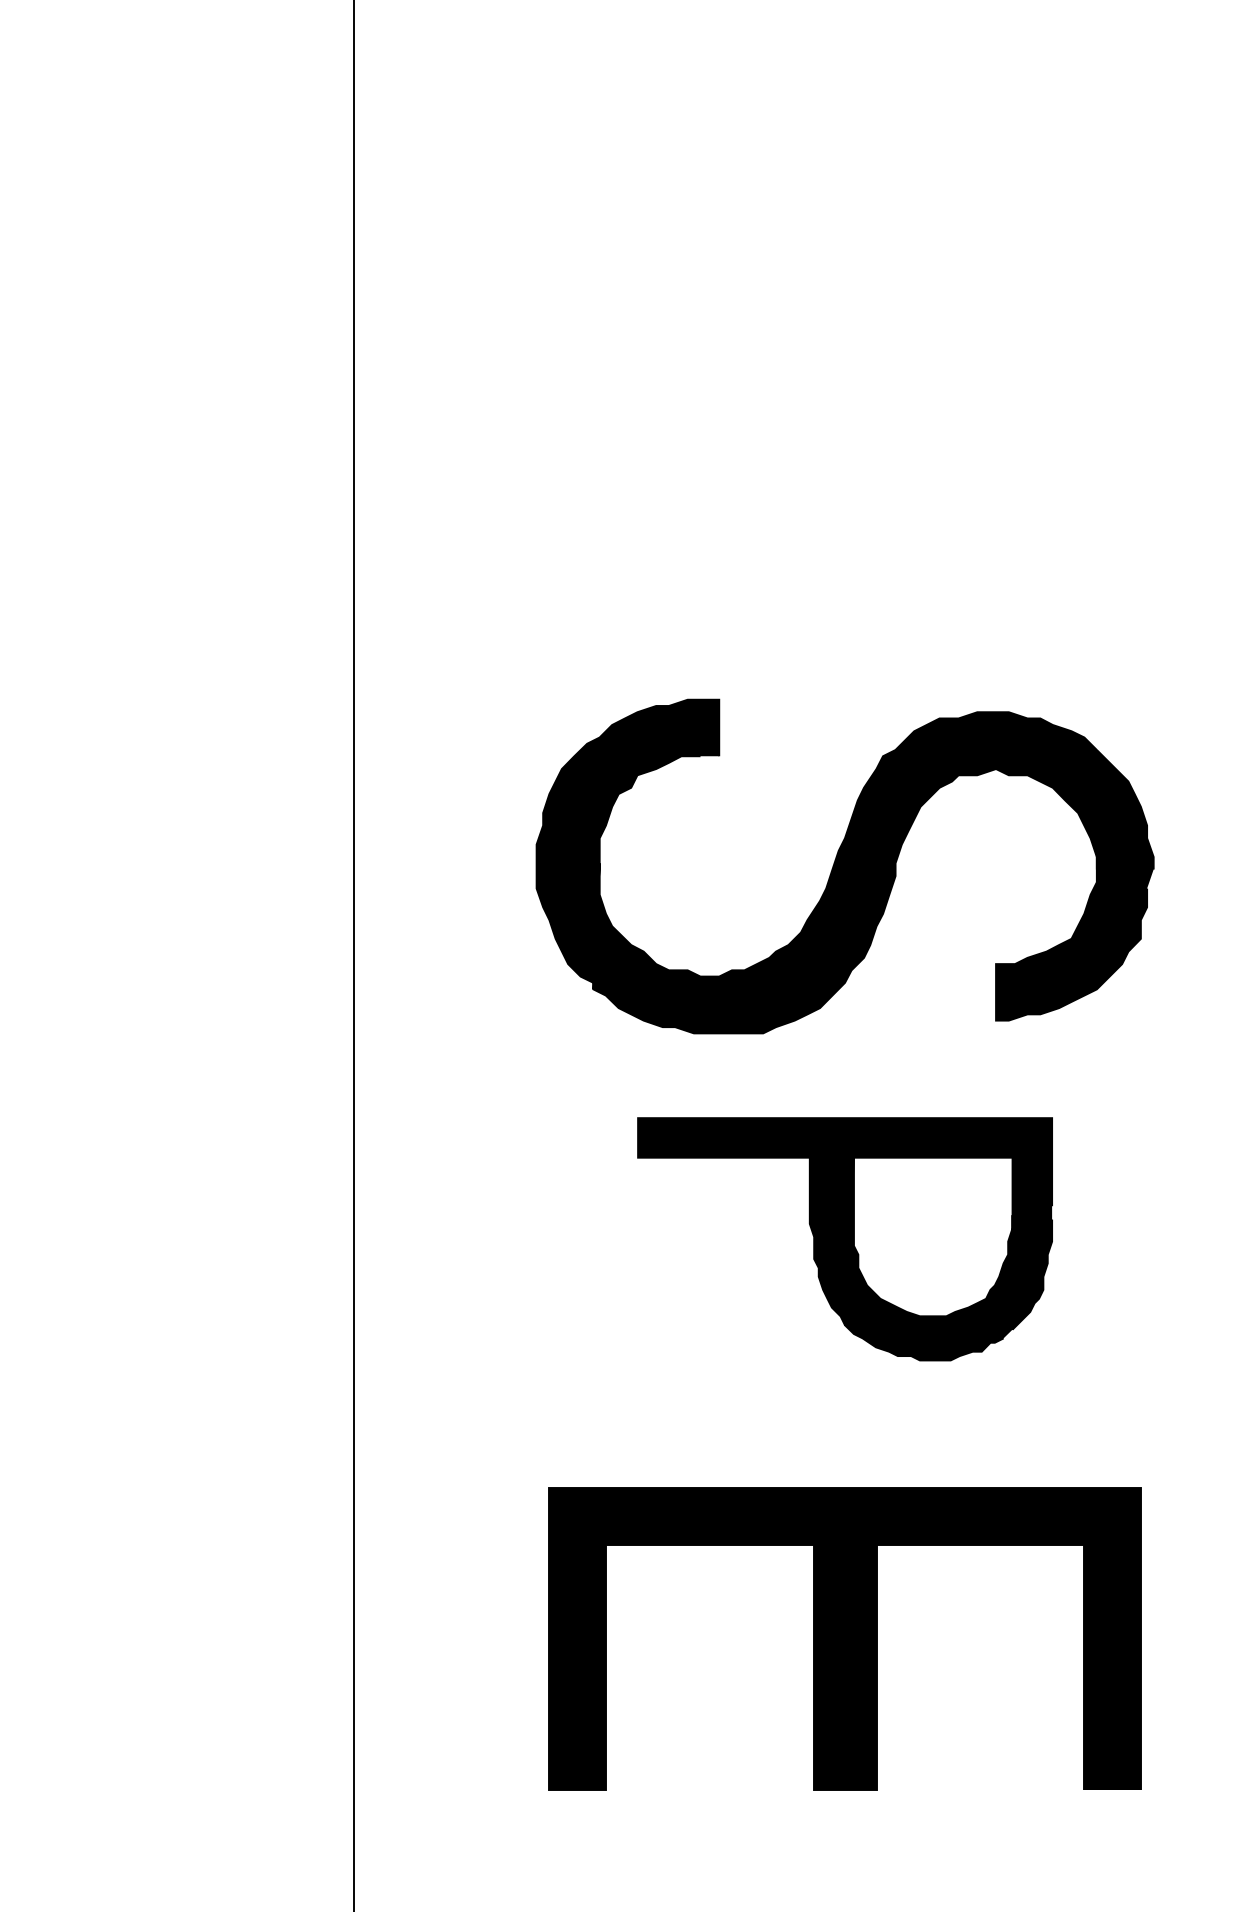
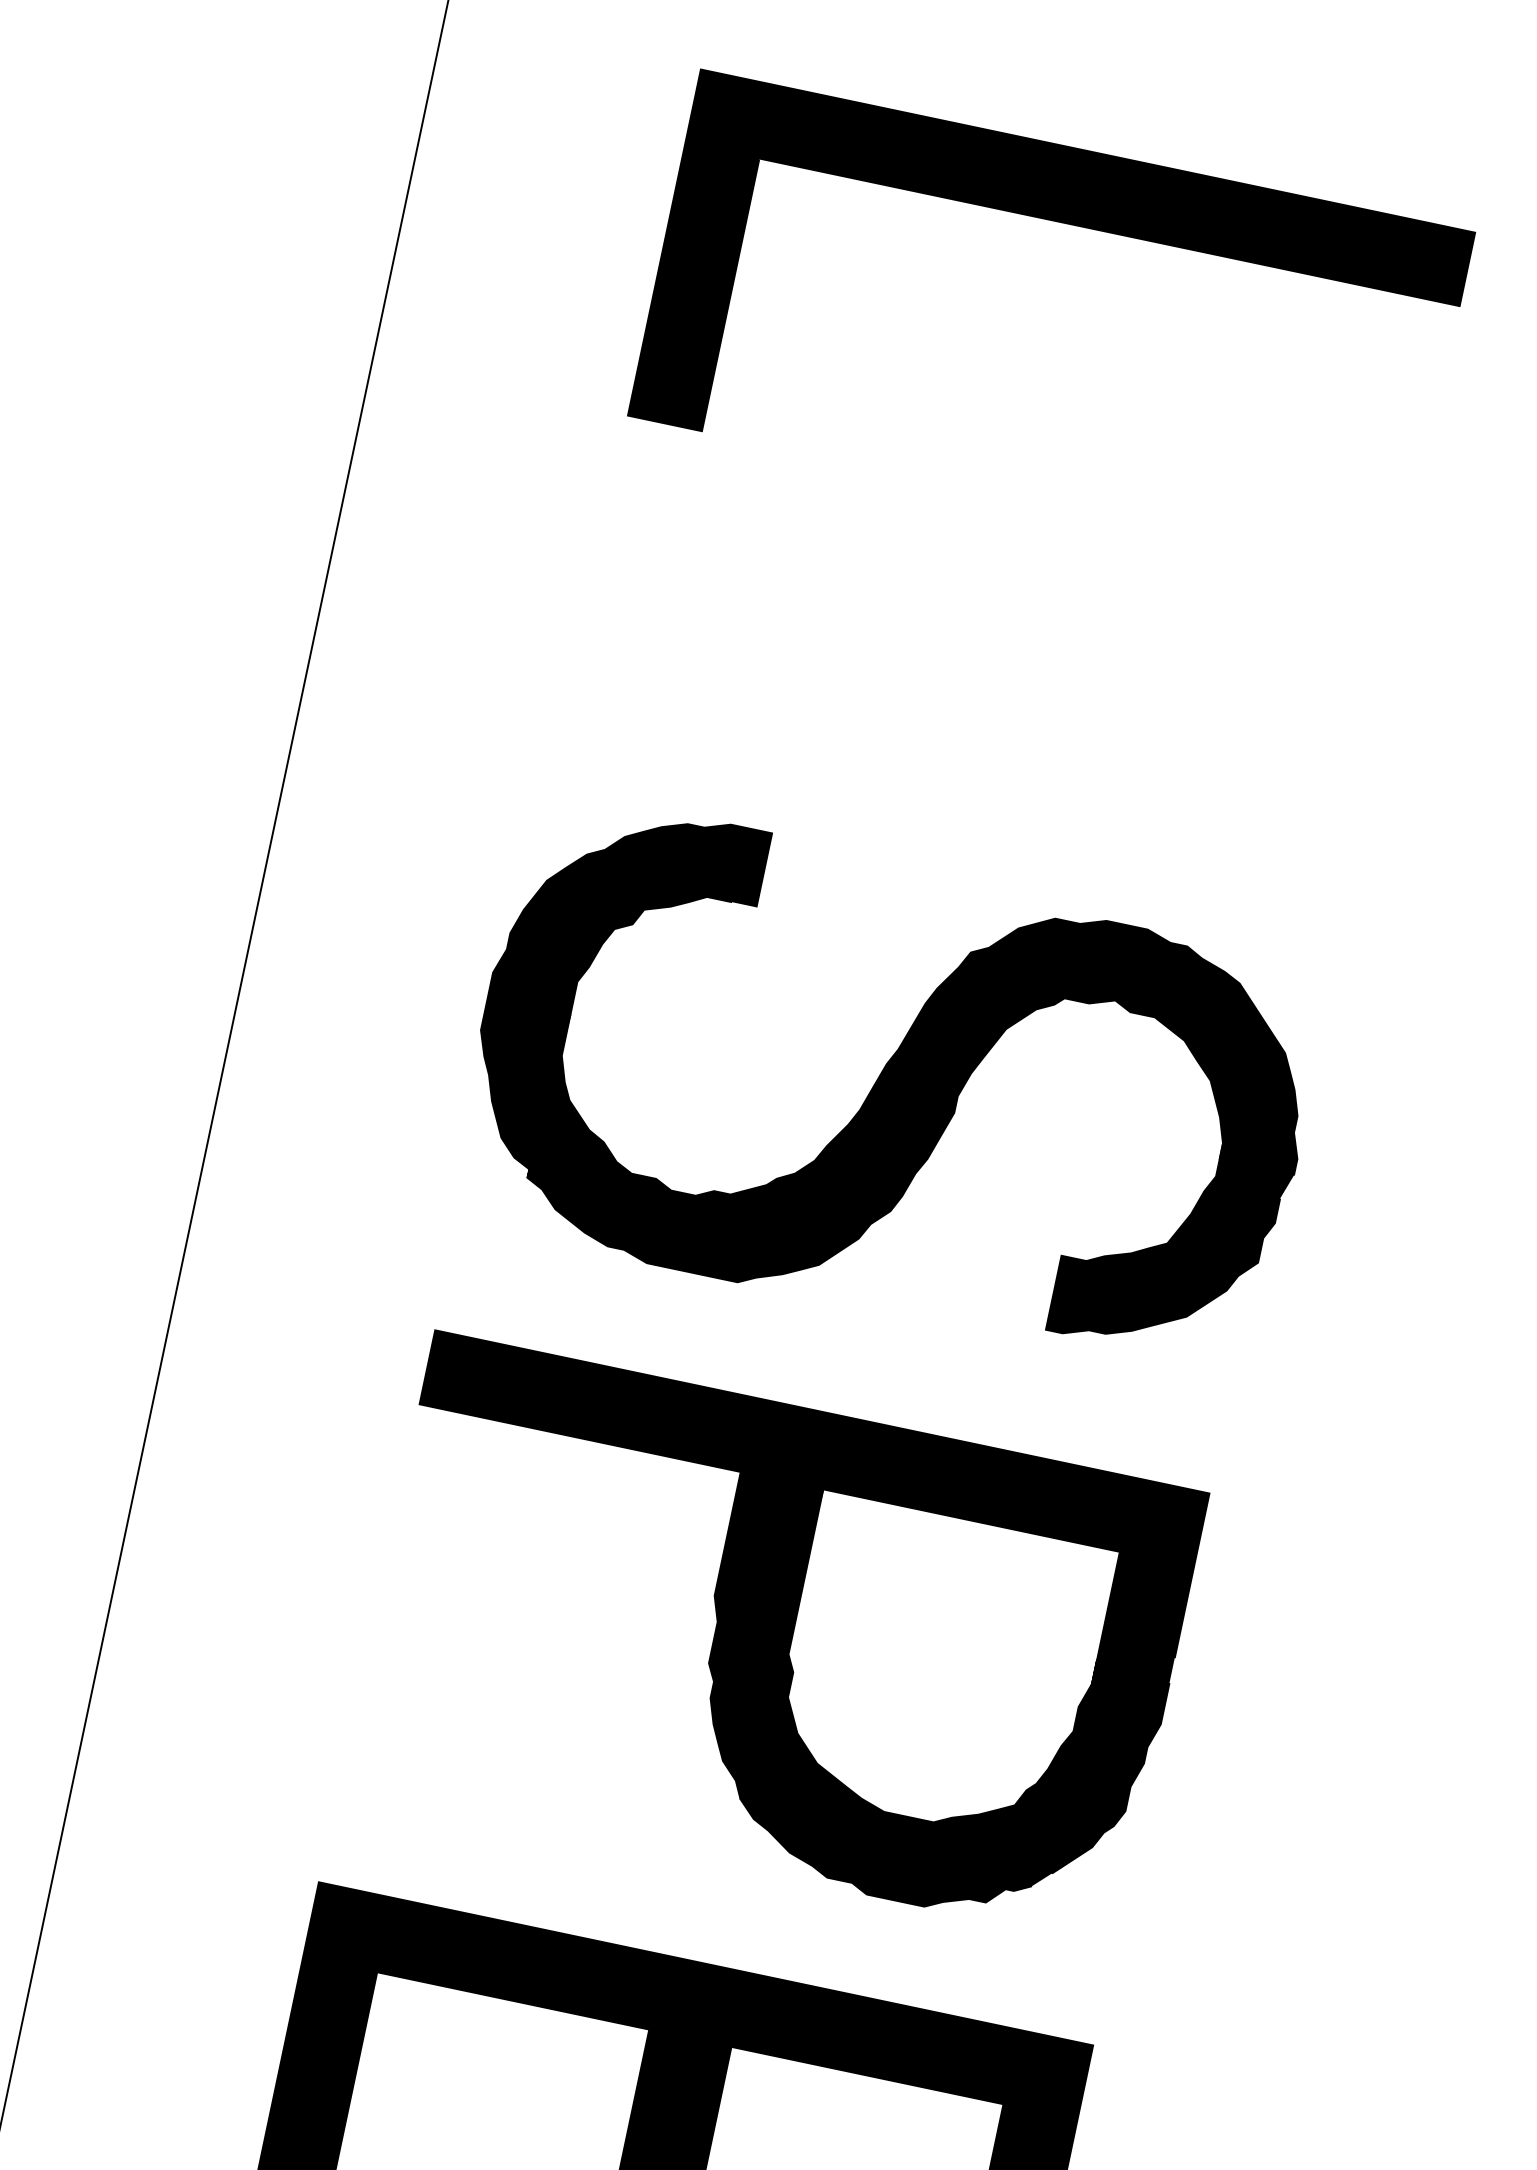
part: (844, 159) -> (1071, 224), added
part: (844, 866) -> (890, 1086), moved
part: (844, 1239) -> (773, 1638), size x1.43

